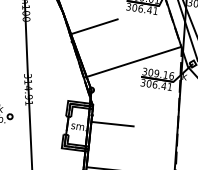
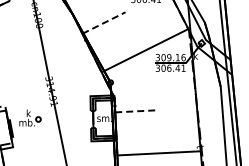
line: (94, 26) -> (104, 22), solid -> dashed
line: (112, 124) -> (135, 111), solid -> dashed

